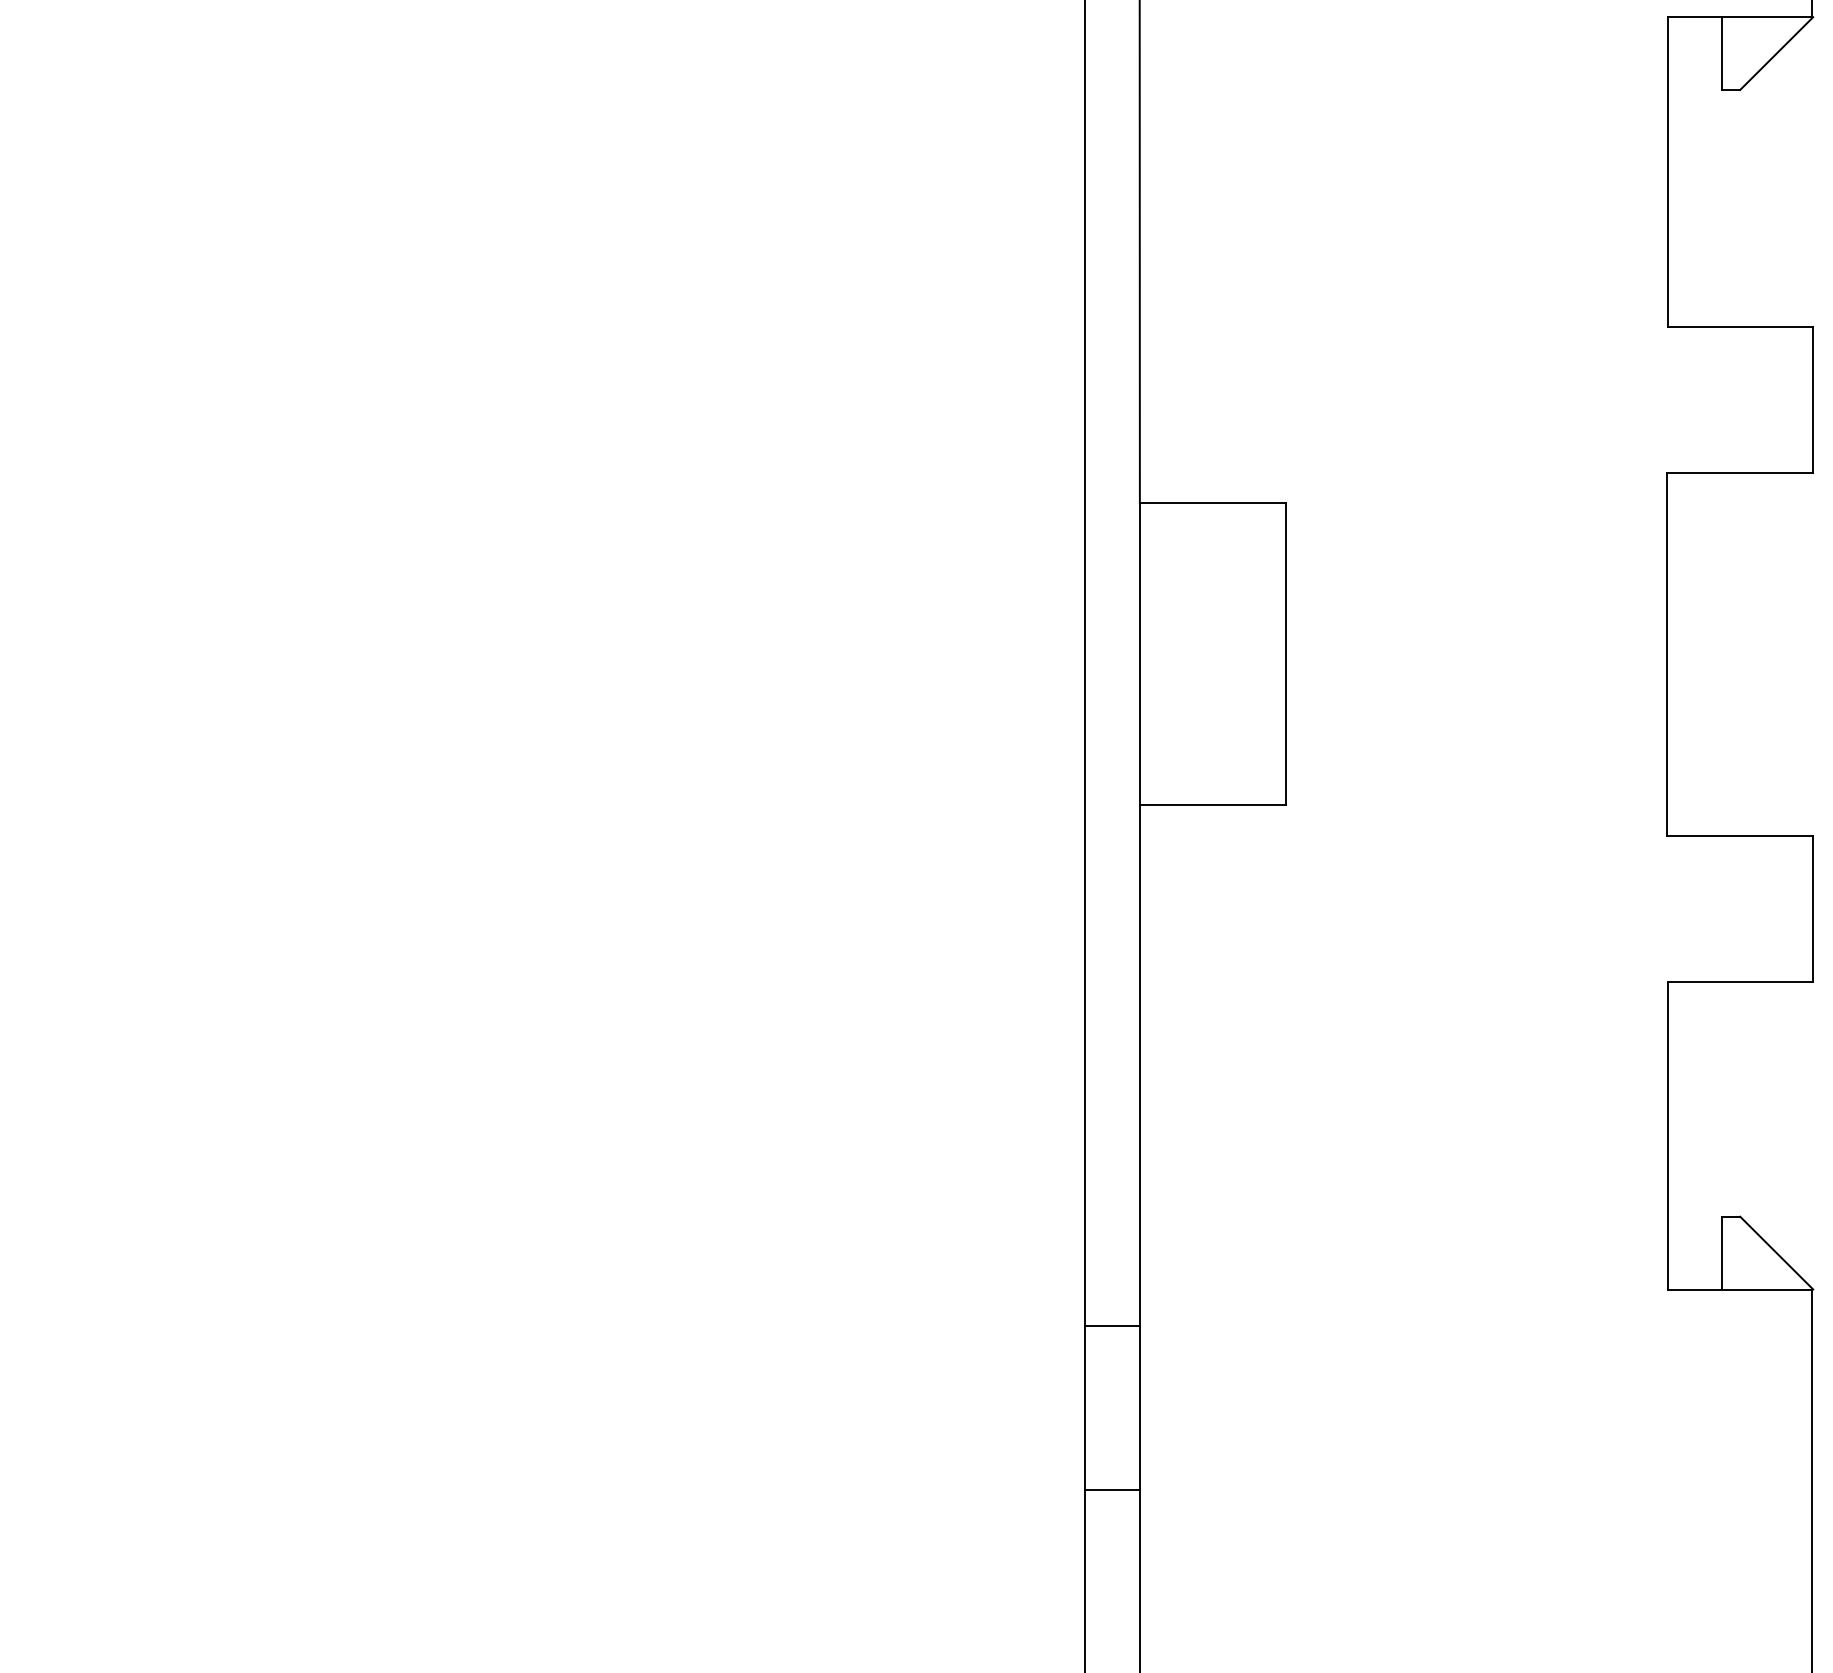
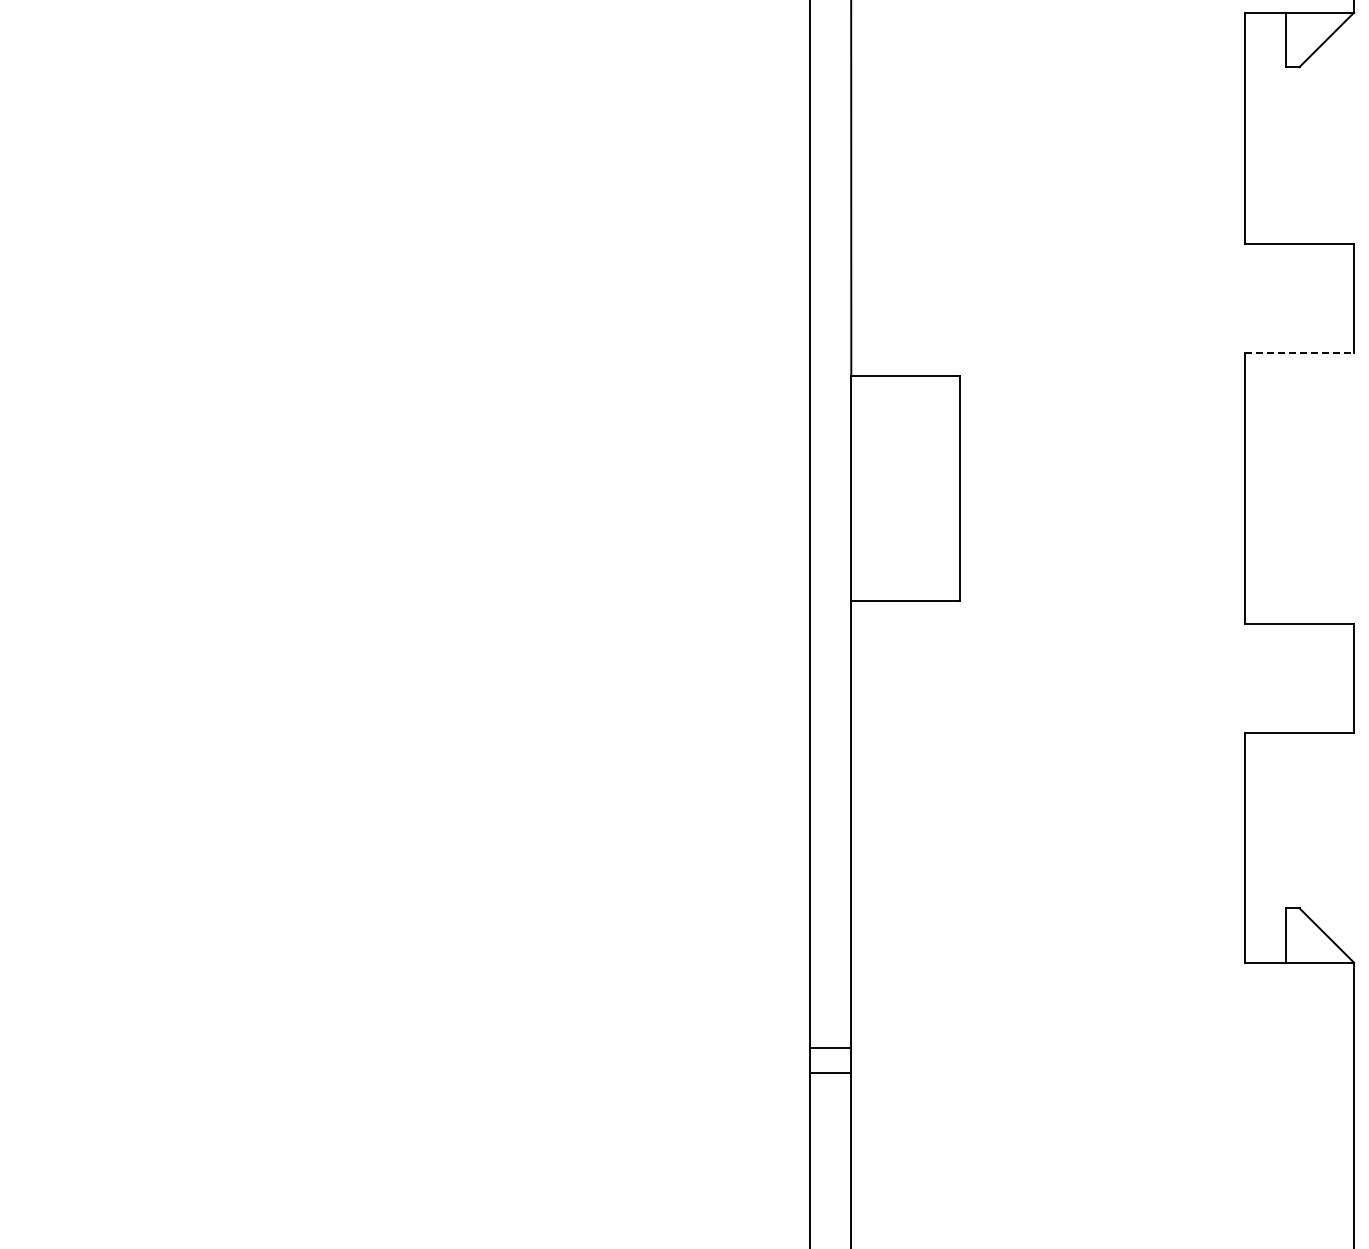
line: (1741, 472) -> (1300, 352), solid -> dashed
line: (1112, 1325) -> (830, 1047), moved
line: (1112, 1489) -> (830, 1072), moved

